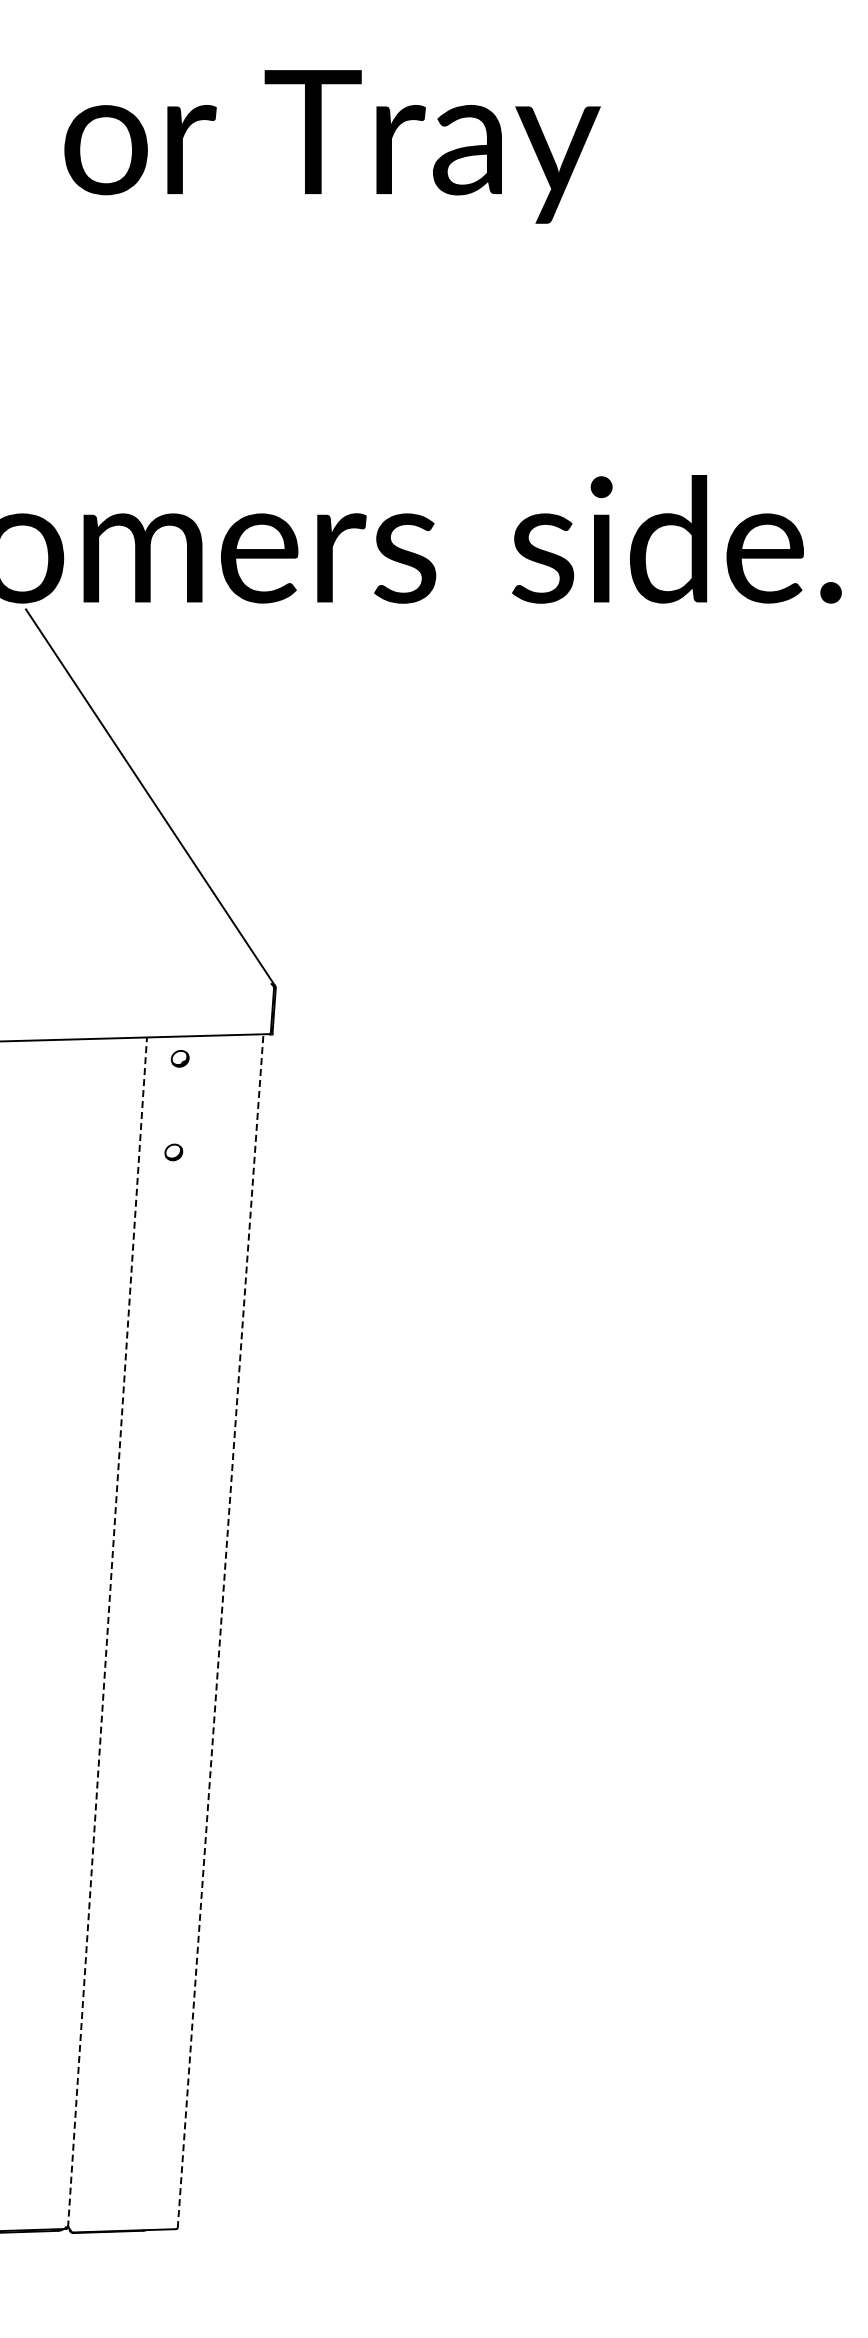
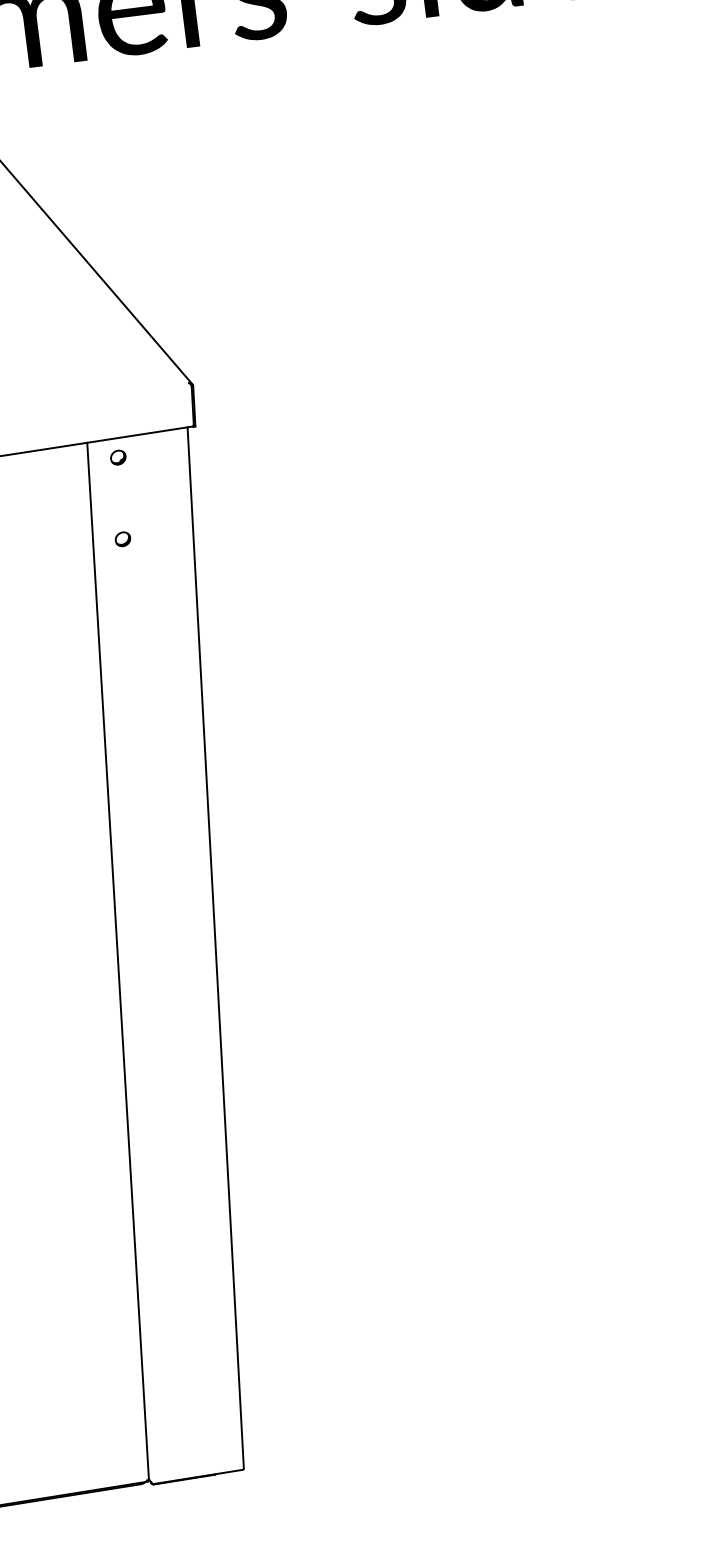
line: (220, 1630) -> (215, 947), dashed -> solid
line: (107, 1632) -> (118, 961), dashed -> solid

